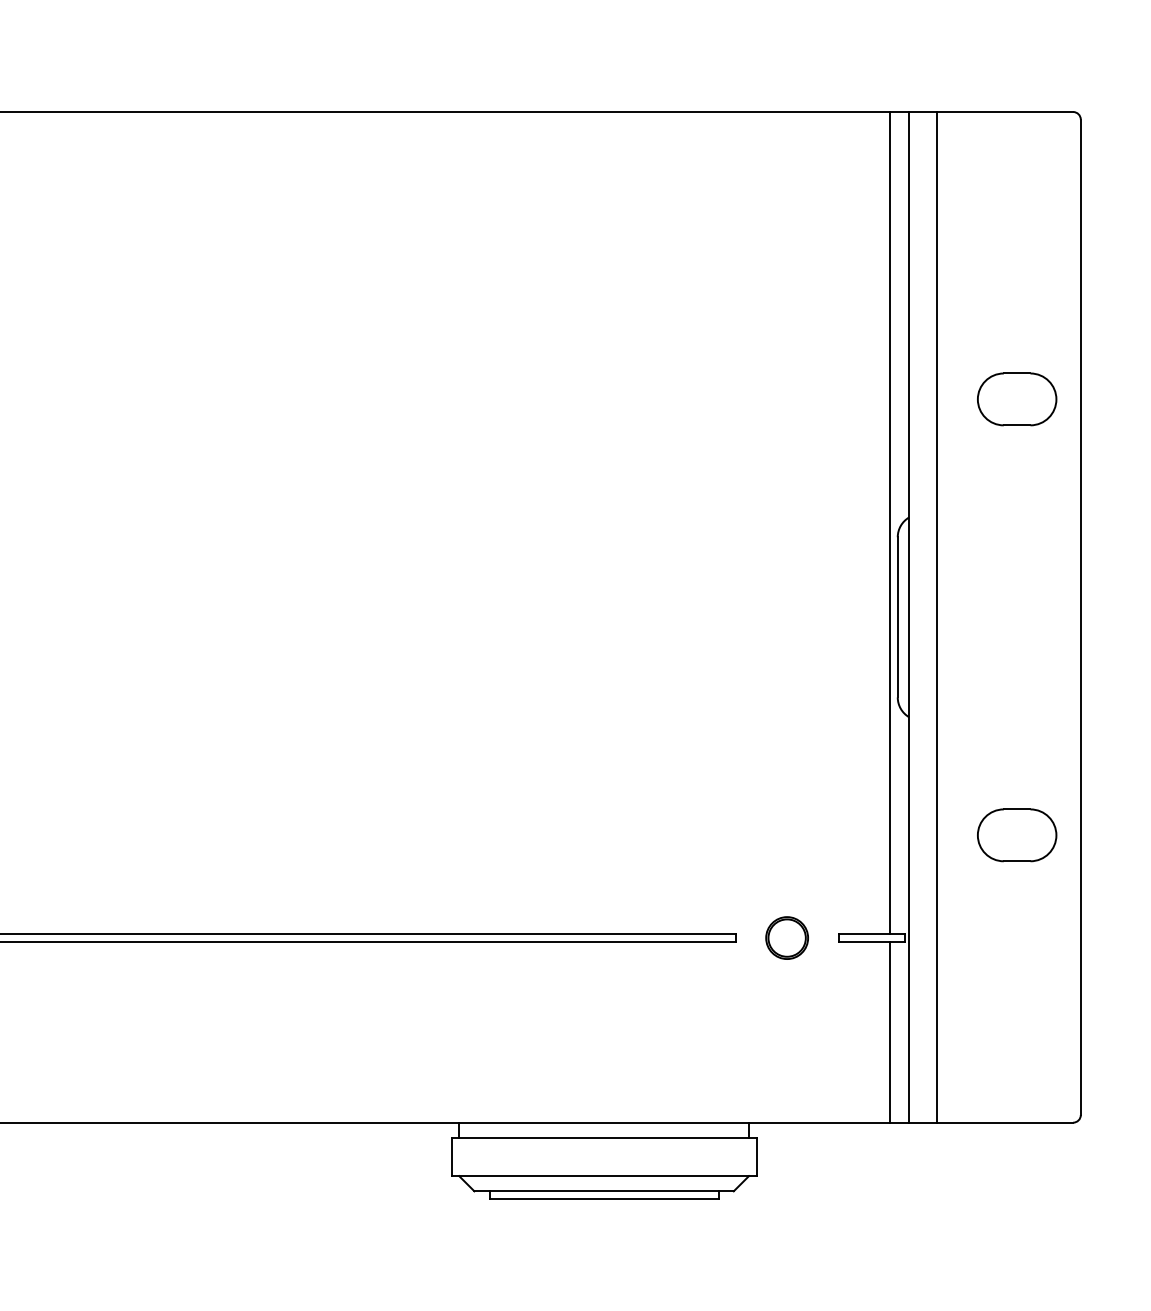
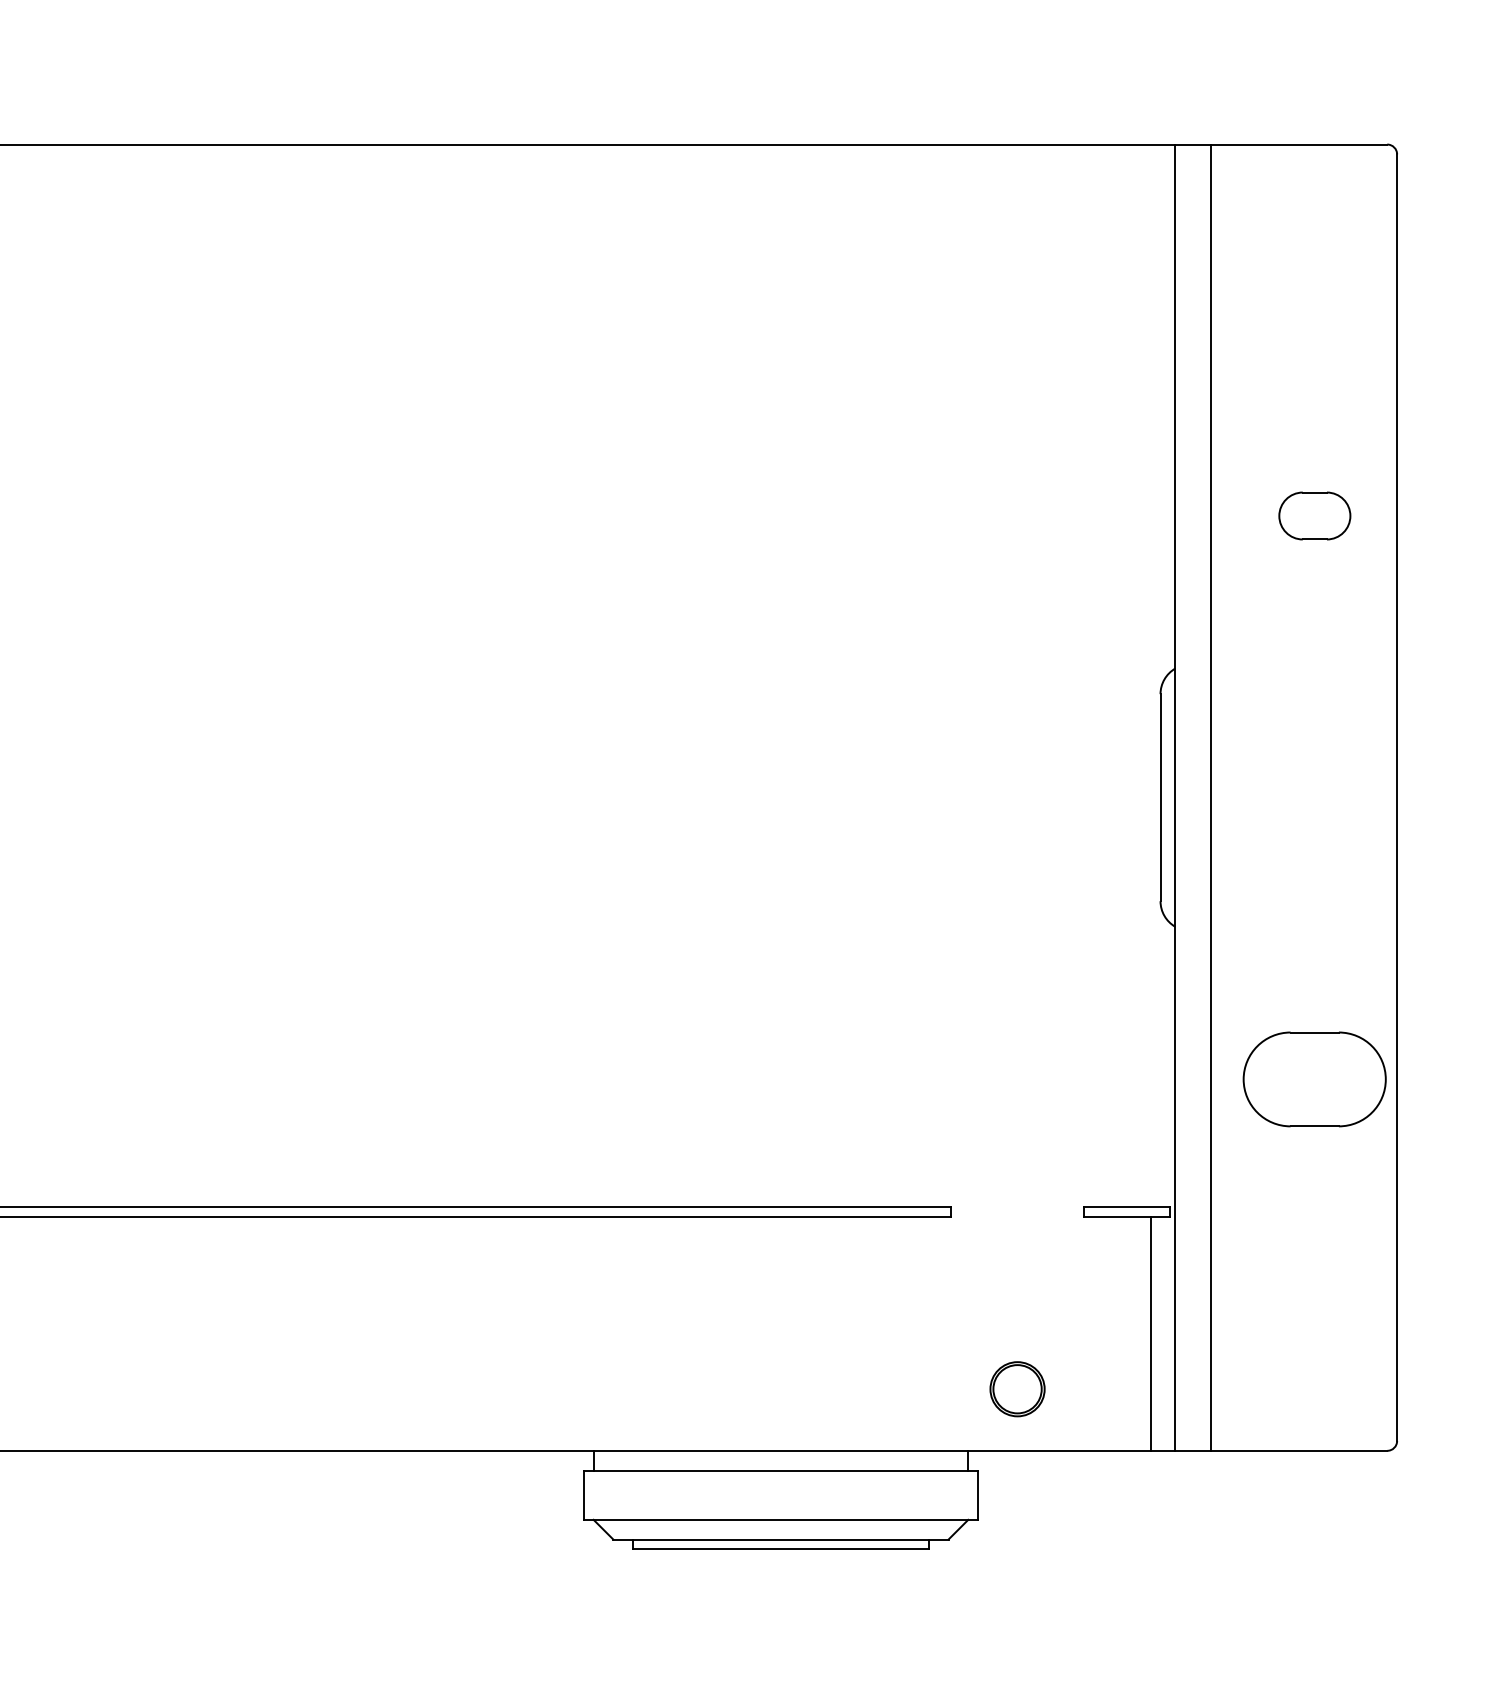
part: (1016, 399) -> (1314, 515), size x0.7
line: (890, 522) -> (1150, 675), removed
part: (1016, 835) -> (1314, 1079), size x1.4
part: (787, 938) -> (1017, 1389), moved

